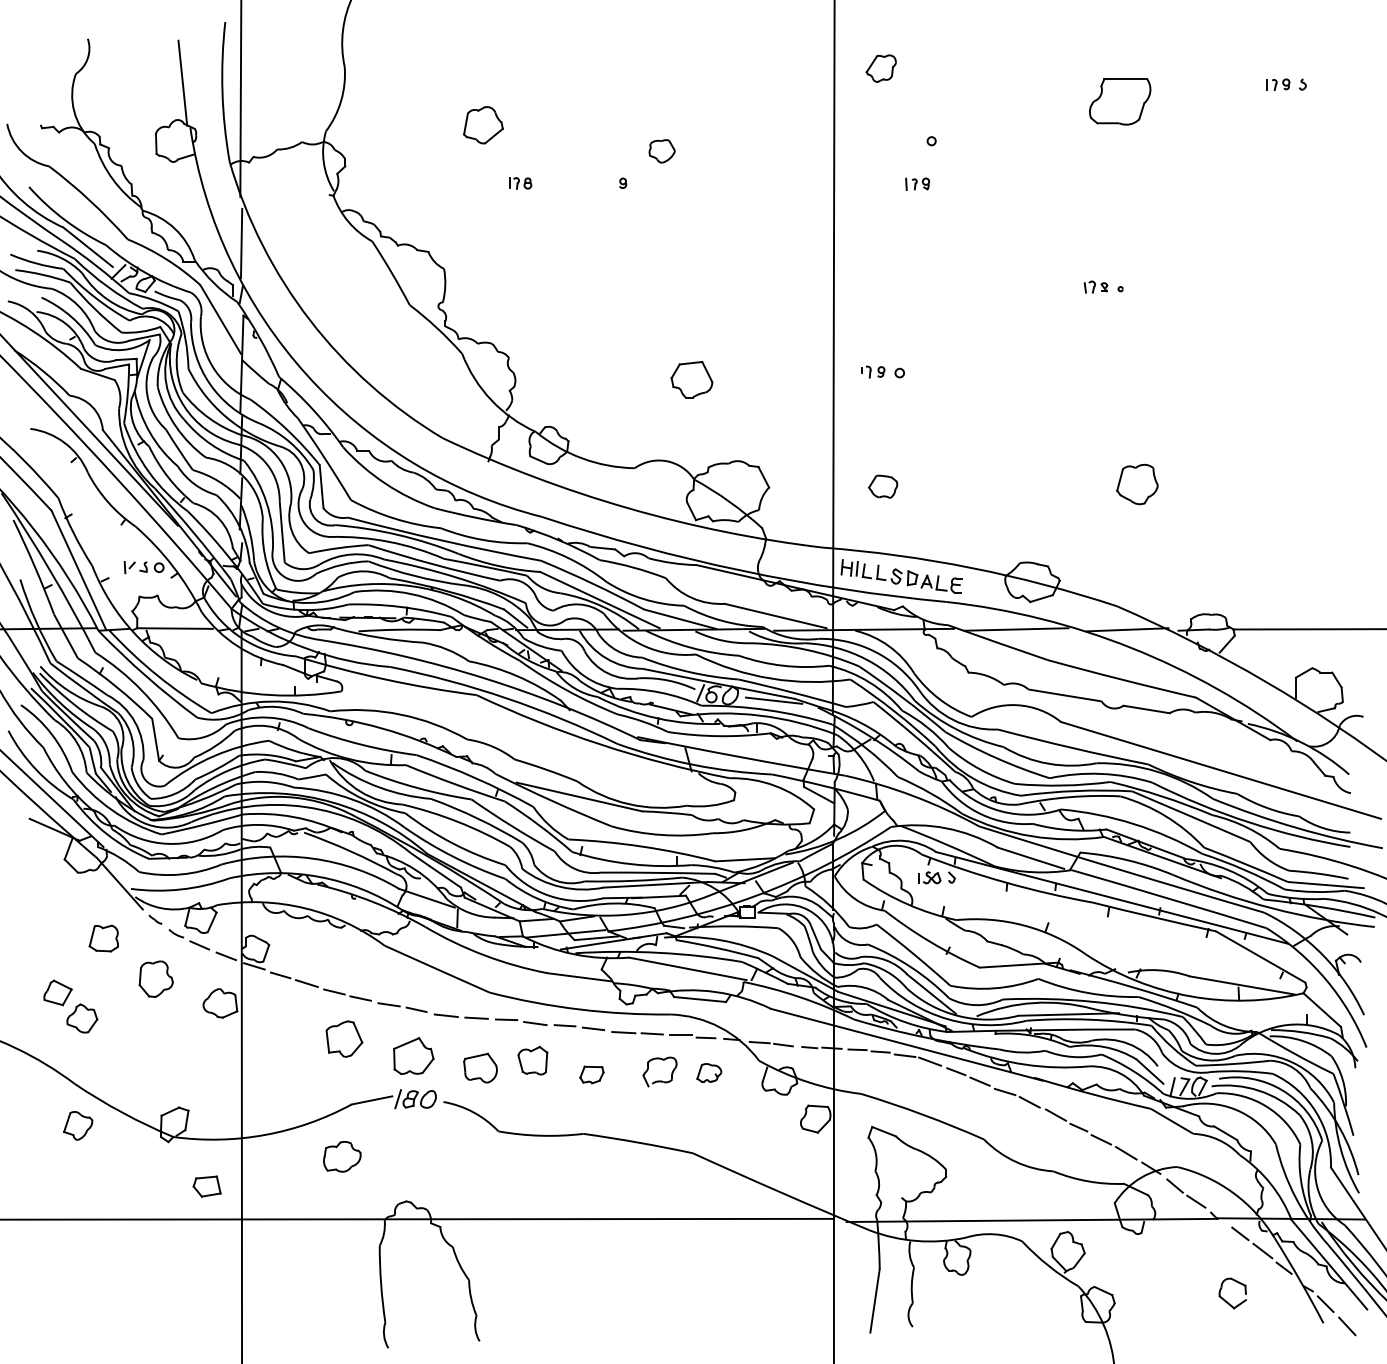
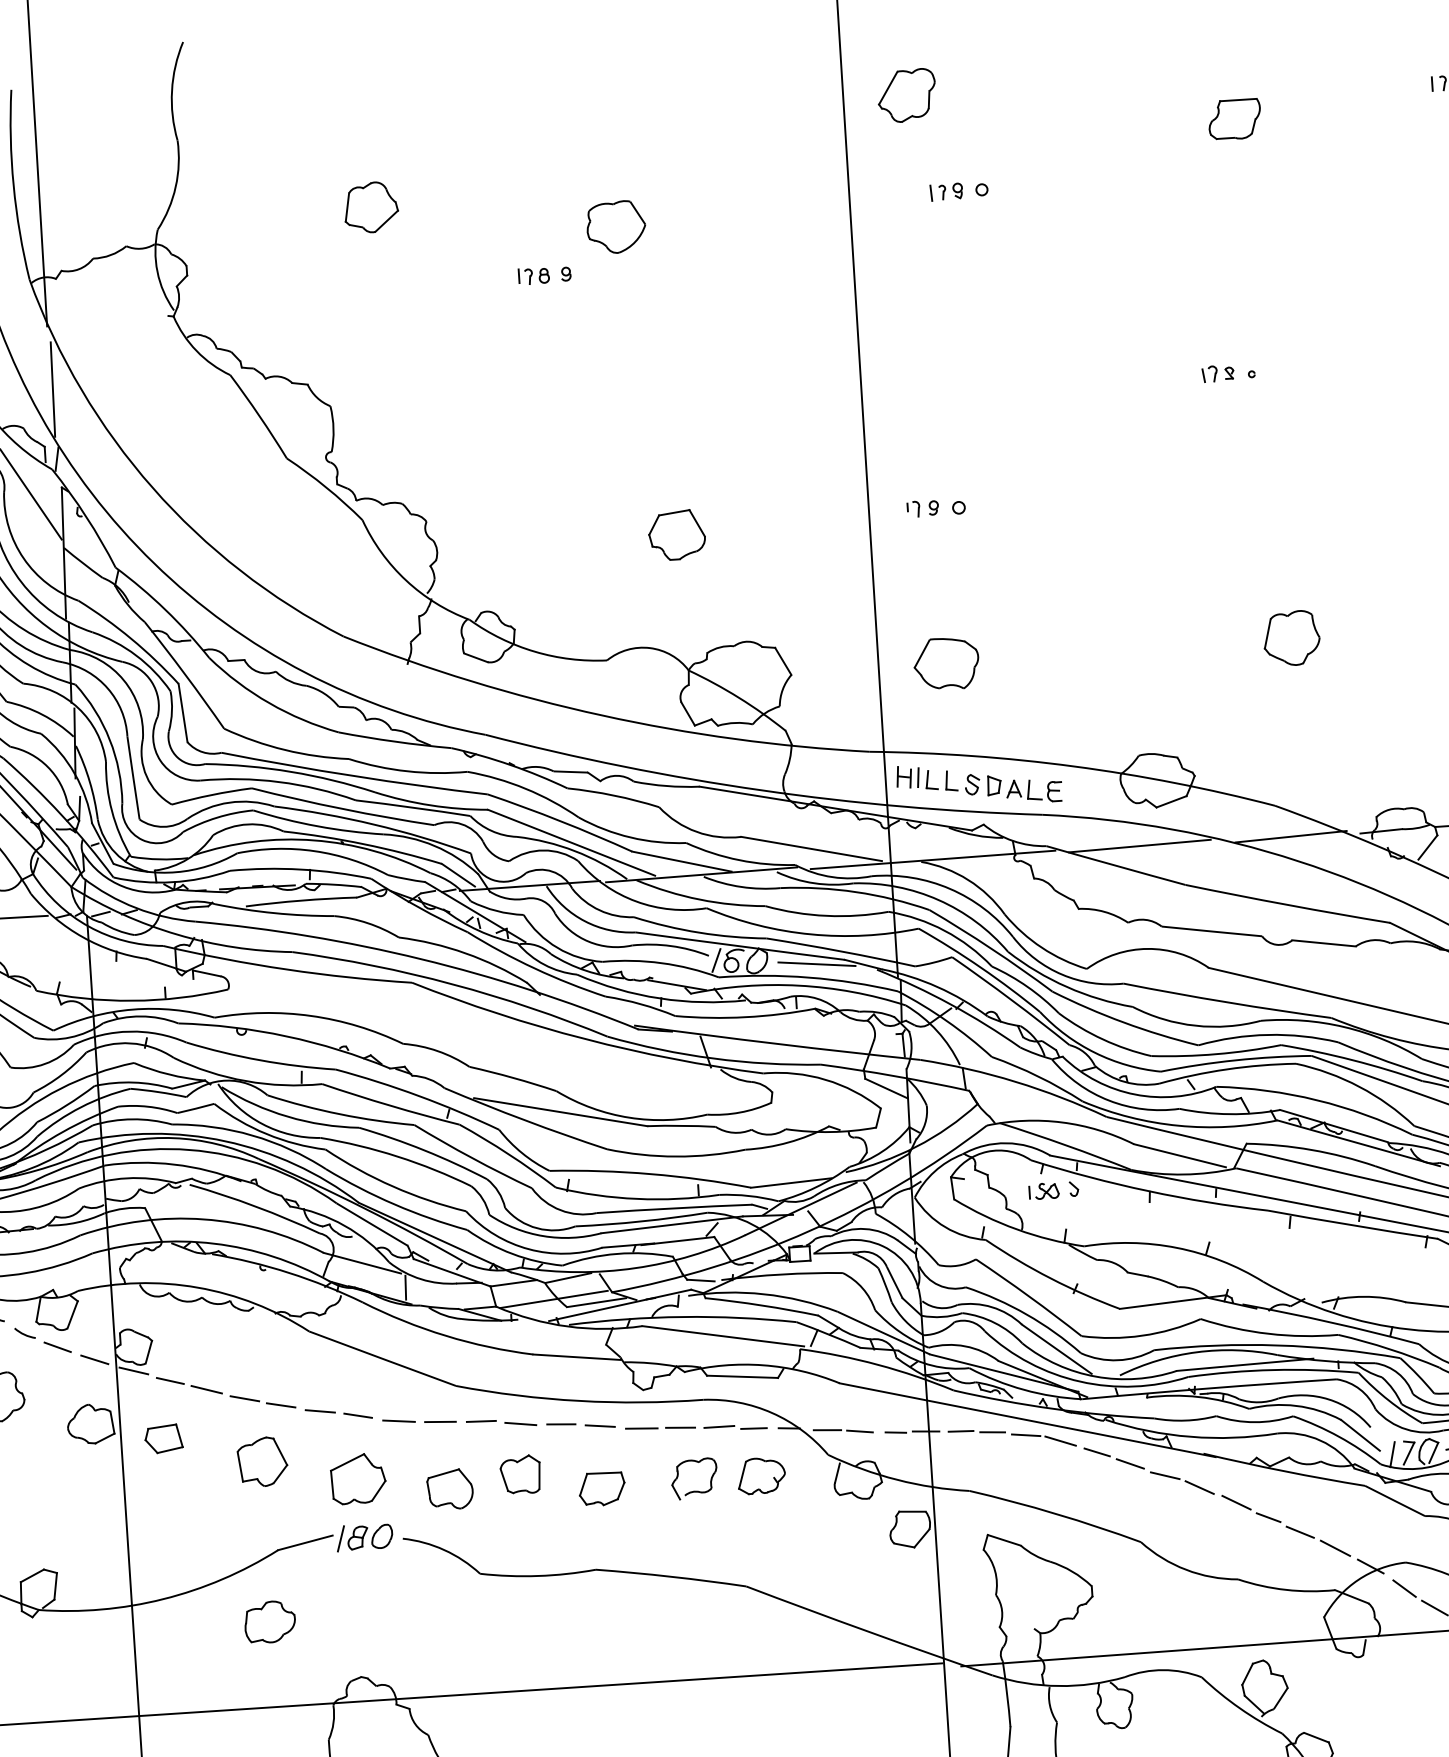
part: (881, 68) -> (907, 95), size x1.43
part: (1120, 101) -> (1235, 119), size x0.62
part: (662, 151) -> (616, 227), size x1.67
part: (520, 183) -> (534, 276), moved
part: (917, 183) -> (946, 191), moved
part: (882, 486) -> (945, 663), size x1.67
part: (709, 1072) -> (761, 1475), size x1.43
part: (591, 1074) -> (601, 1488), size x1.43
part: (206, 1186) -> (162, 1438), moved

